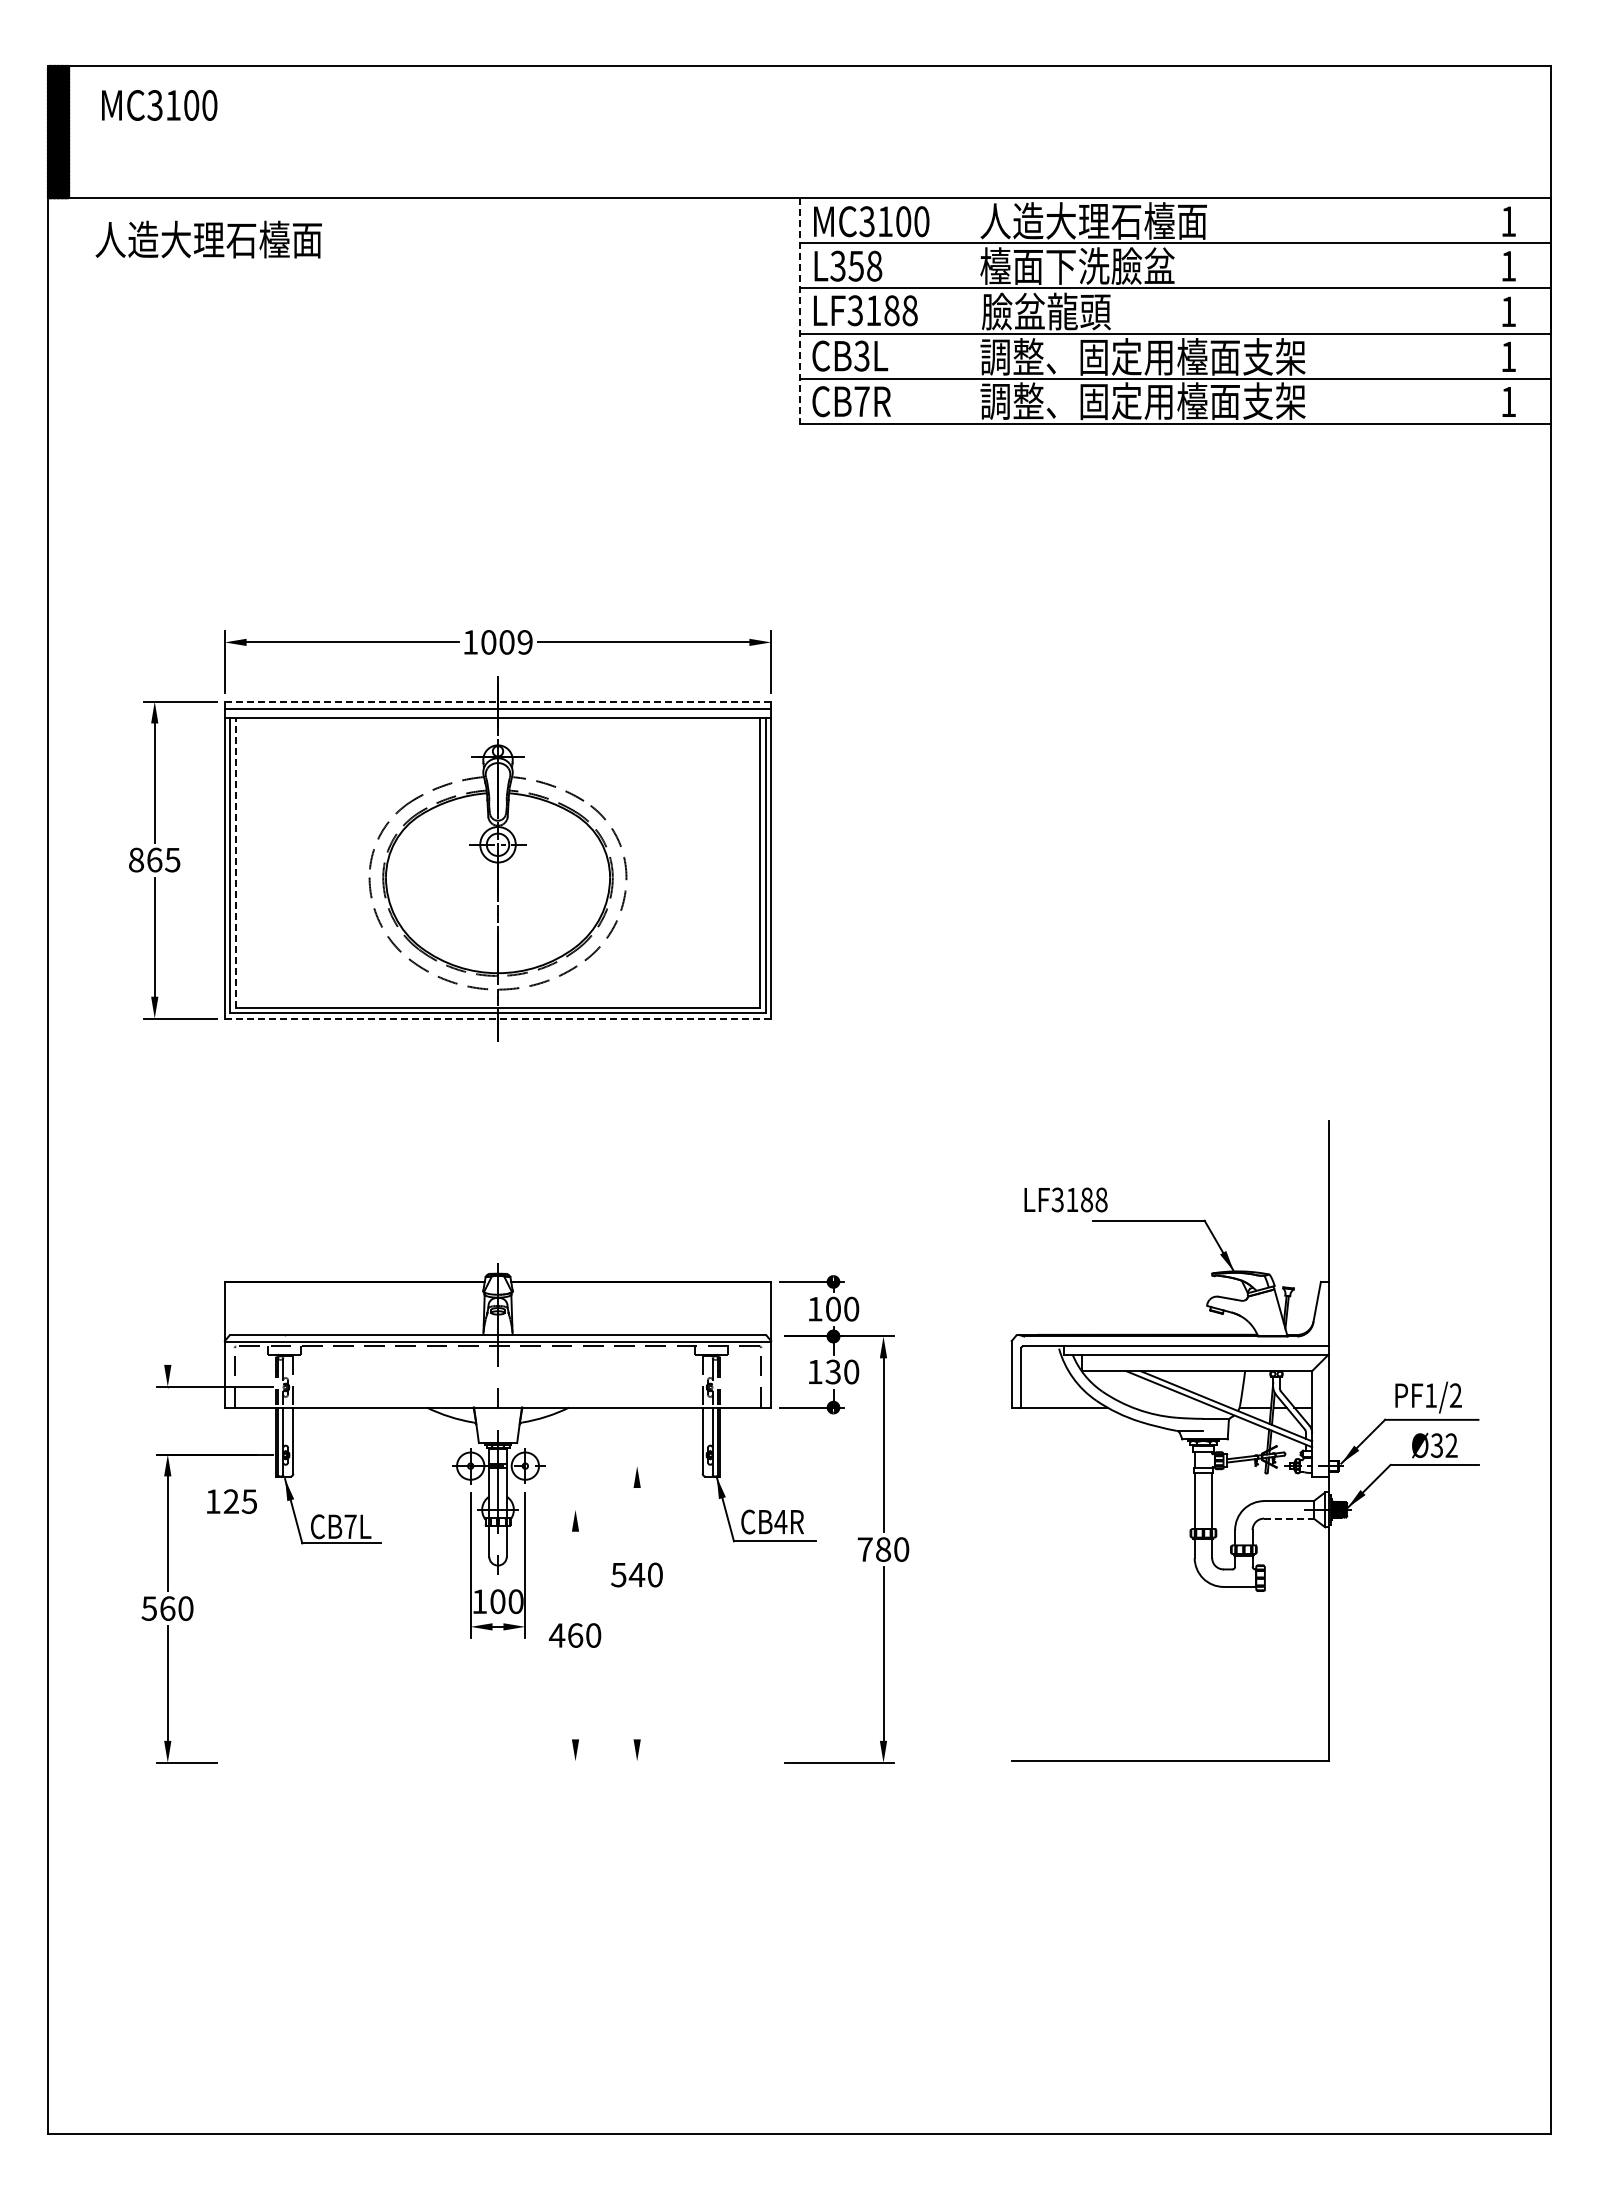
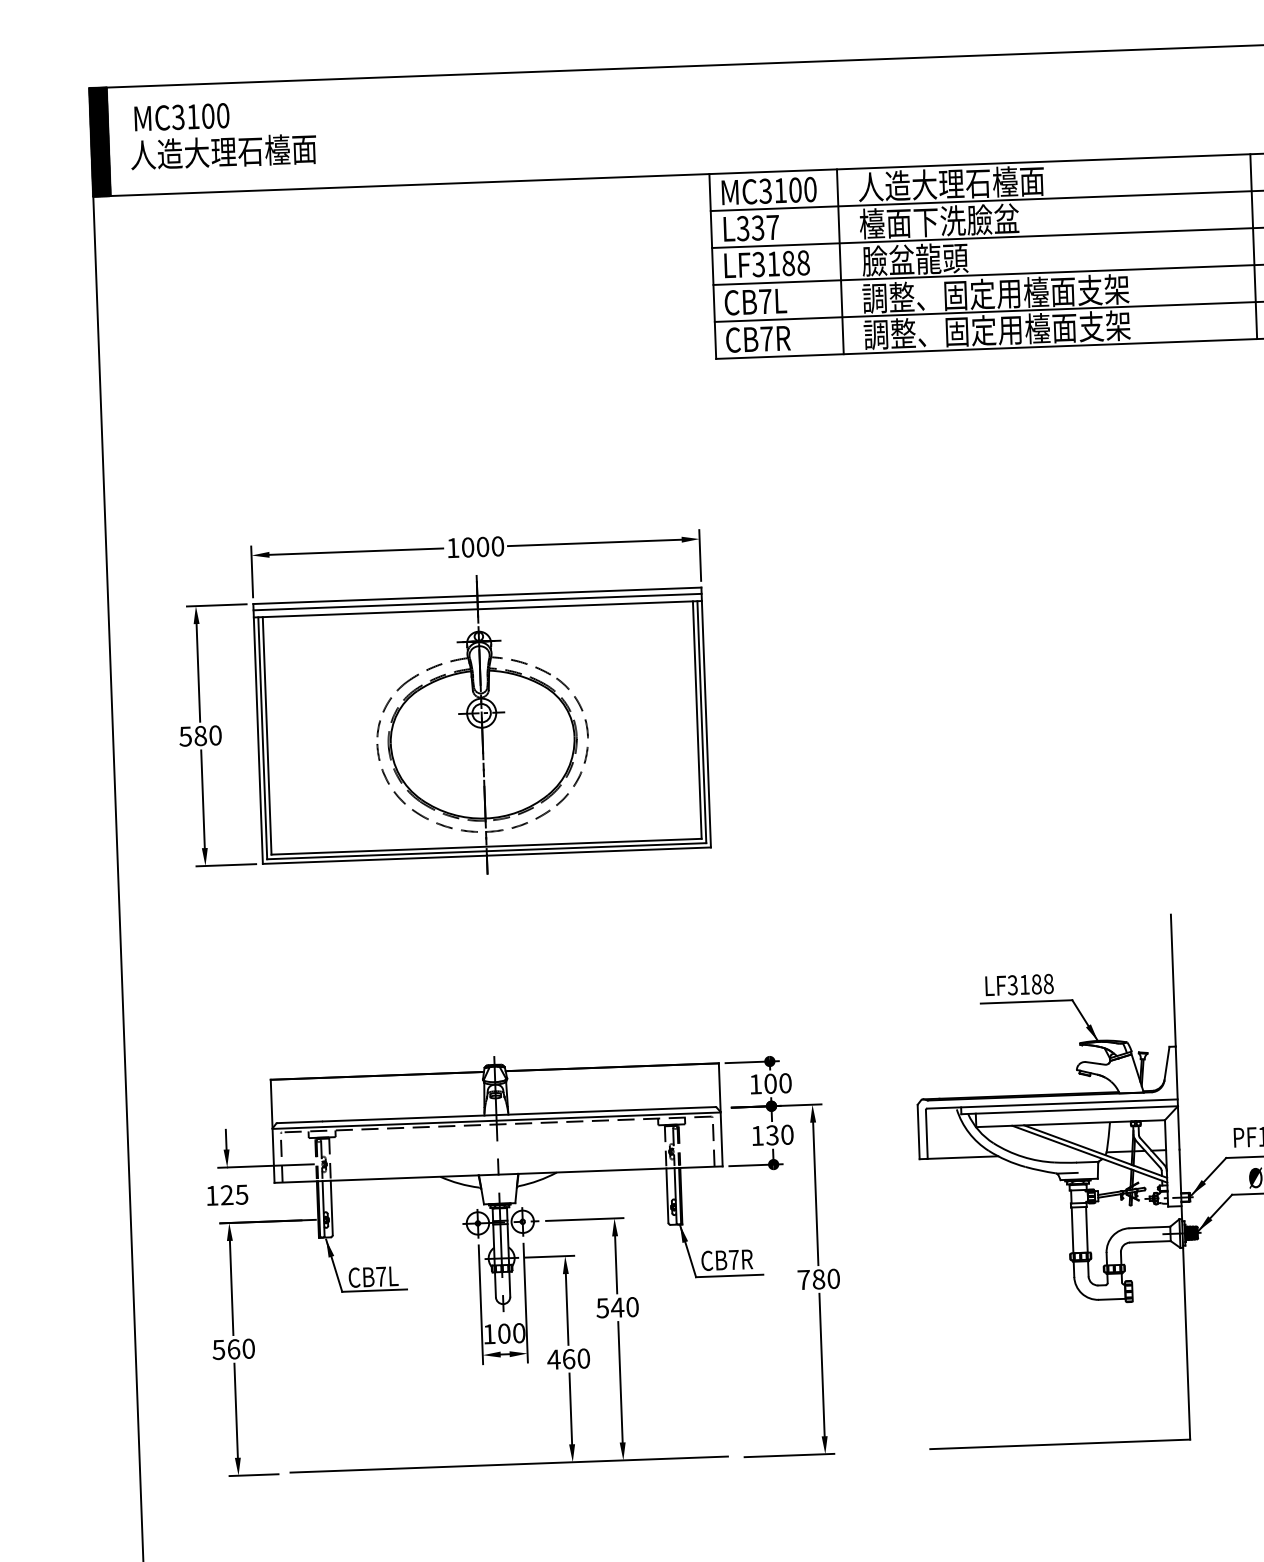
text: (208, 239) -> (223, 151), moved
text: (865, 265) -> (765, 227), L358 -> L337
line: (799, 310) -> (712, 266), dashed -> solid
line: (955, 310) -> (840, 261), added
line: (1459, 310) -> (1253, 246), added
text: (861, 355) -> (764, 301), CB3L -> CB7L
text: (524, 642) -> (497, 546), 1009 -> 1000
line: (498, 701) -> (477, 595), dashed -> solid
text: (154, 859) -> (200, 735), 865 -> 580
line: (235, 862) -> (266, 735), dashed -> solid
line: (498, 1018) -> (487, 855), dashed -> solid
text: (1065, 1199) -> (1019, 984), moved
line: (167, 1352) -> (225, 1139), added
line: (600, 1466) -> (584, 1219), added
text: (231, 1501) -> (227, 1195), moved
line: (556, 1509) -> (549, 1256), added
line: (1288, 1518) -> (1150, 1241), dashed -> solid
line: (637, 1522) -> (616, 1264), added
text: (780, 1522) -> (733, 1260), CB4R -> CB7R
line: (575, 1574) -> (567, 1309), added
line: (637, 1665) -> (620, 1381), added
line: (575, 1696) -> (570, 1409), added
line: (497, 1761) -> (508, 1464), added

